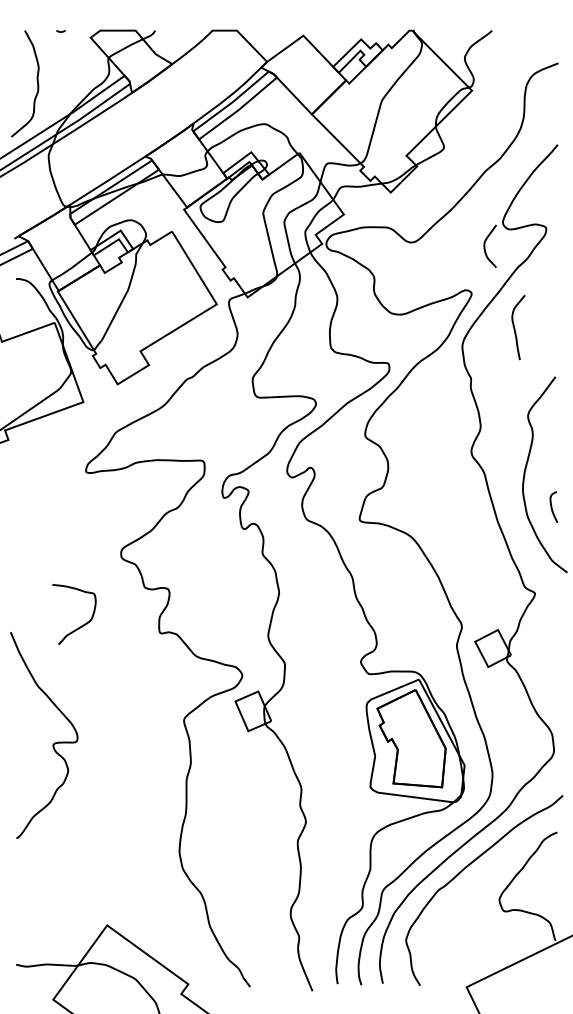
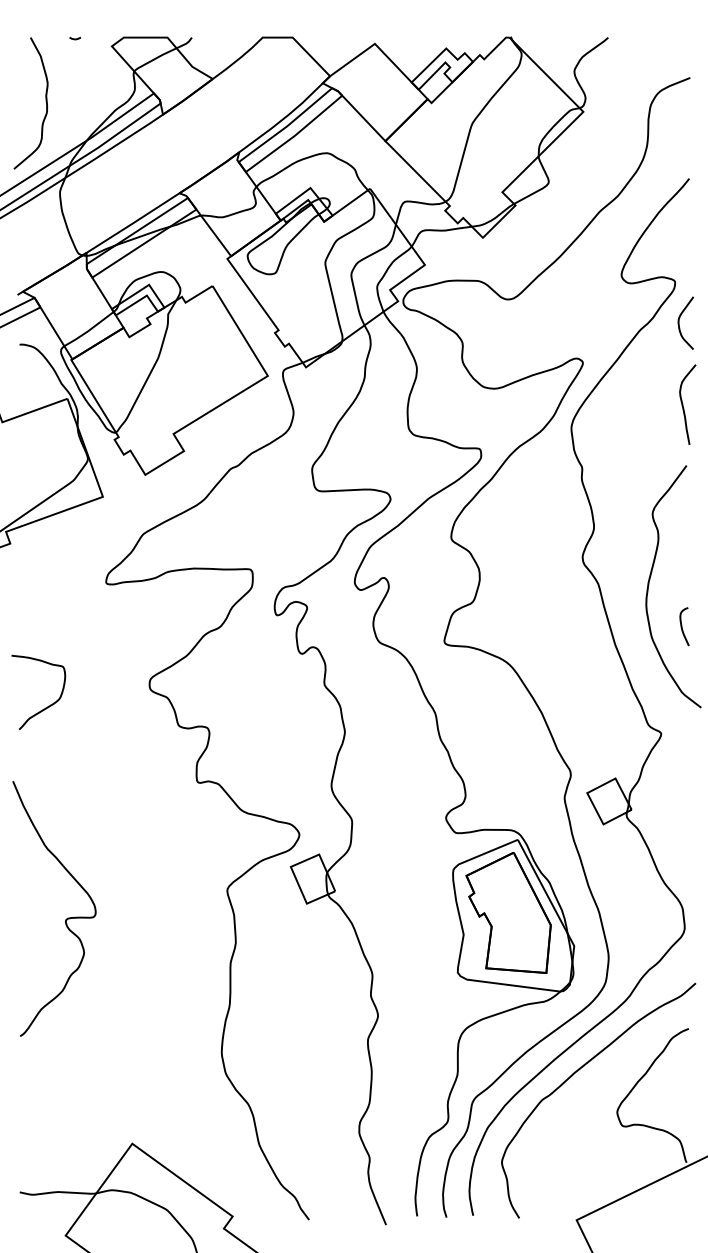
curve: (485, 245) -> (679, 322), moved
curve: (515, 327) -> (683, 404), moved
curve: (82, 625) -> (48, 705), moved

